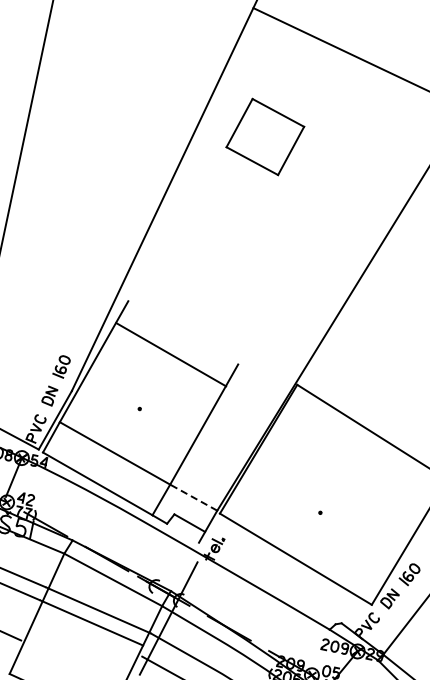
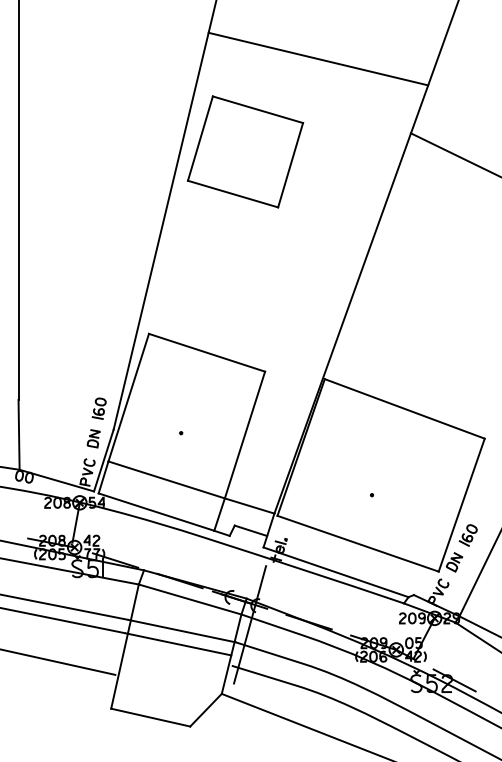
part: (265, 136) -> (245, 151), size x1.67
line: (170, 354) -> (206, 352), moved
line: (193, 498) -> (249, 506), dashed -> solid
line: (266, 583) -> (335, 572), added

